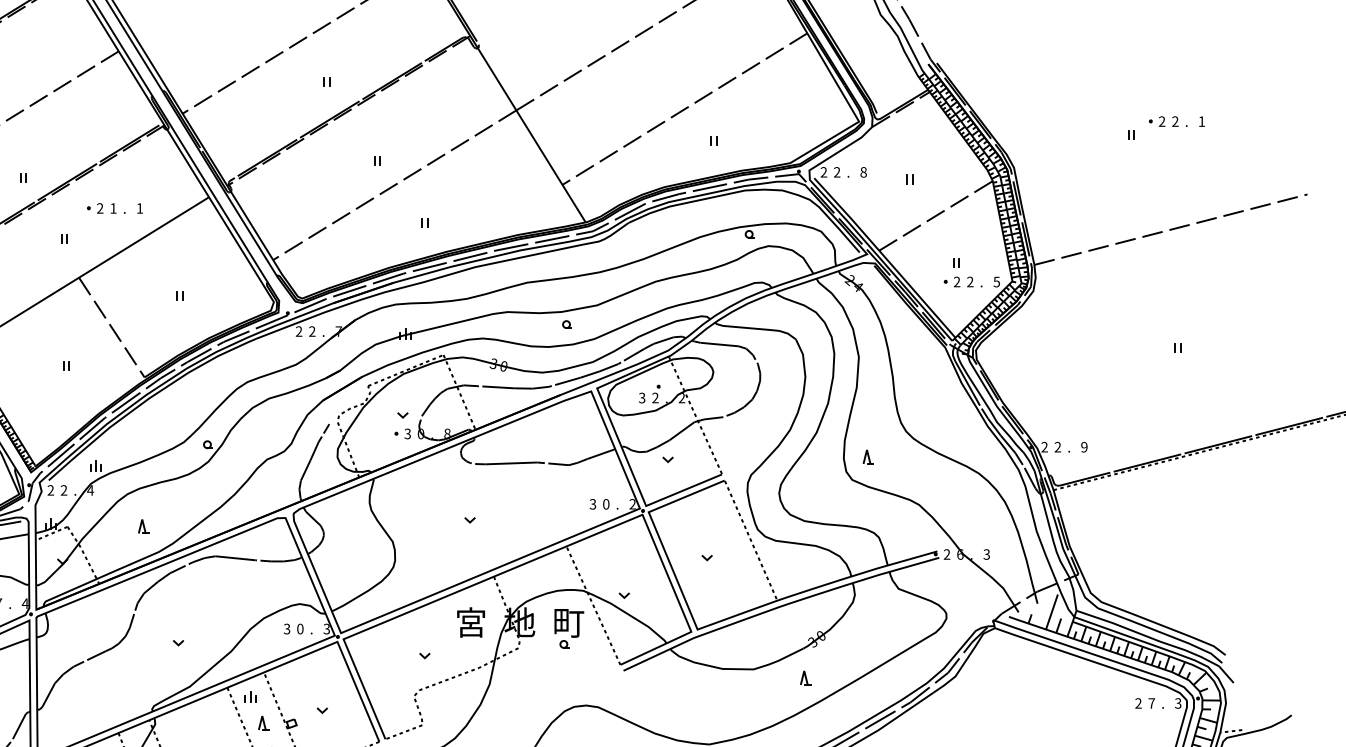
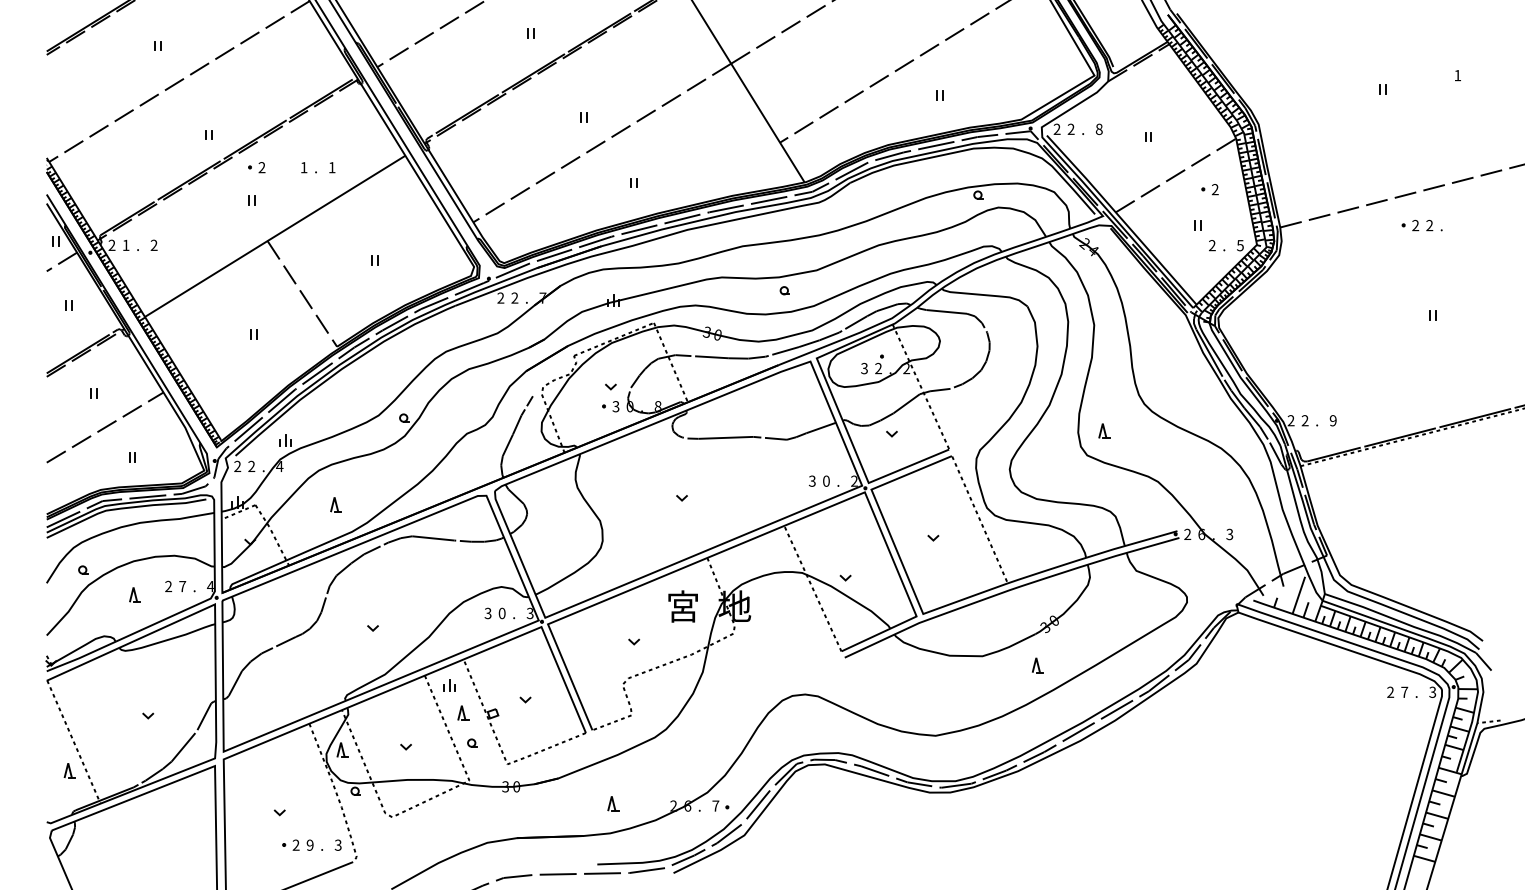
part: (1167, 121) -> (1421, 225), moved
part: (94, 208) -> (256, 167), moved
part: (951, 281) -> (1209, 189), moved
part: (568, 629) -> (786, 613), removed

